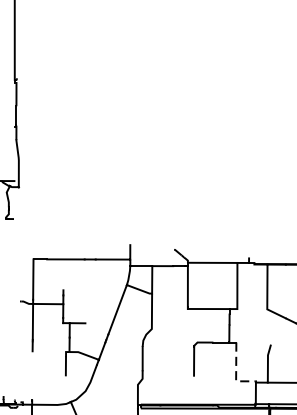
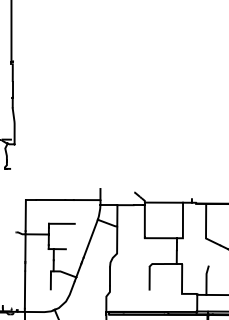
line: (79, 289) -> (61, 223), added
line: (236, 372) -> (182, 287), dashed -> solid
line: (31, 375) -> (24, 289), added

